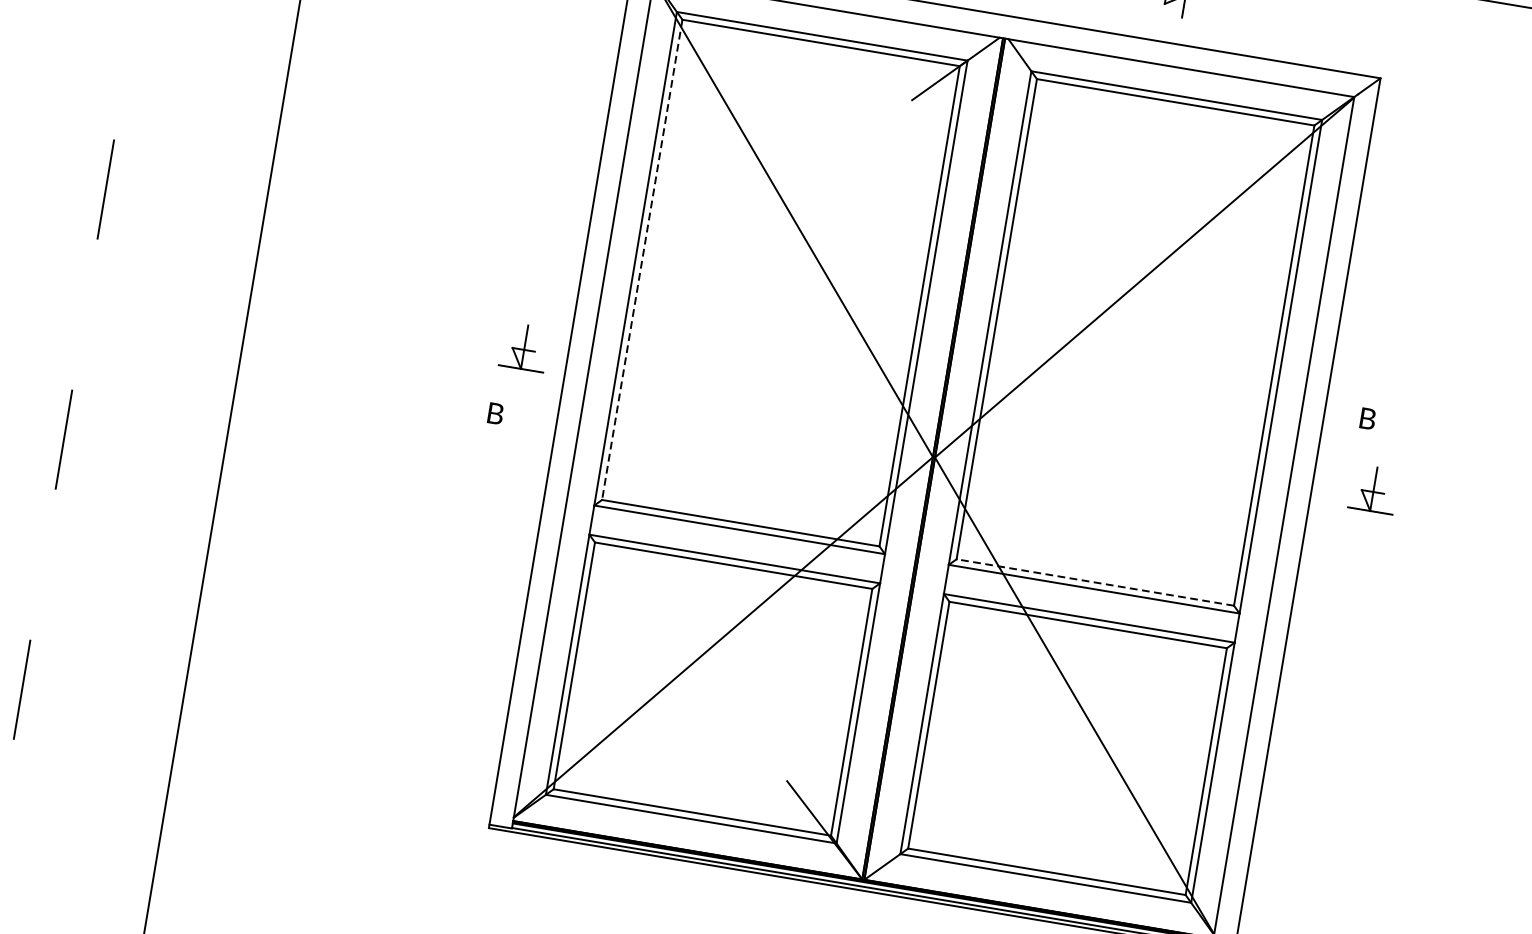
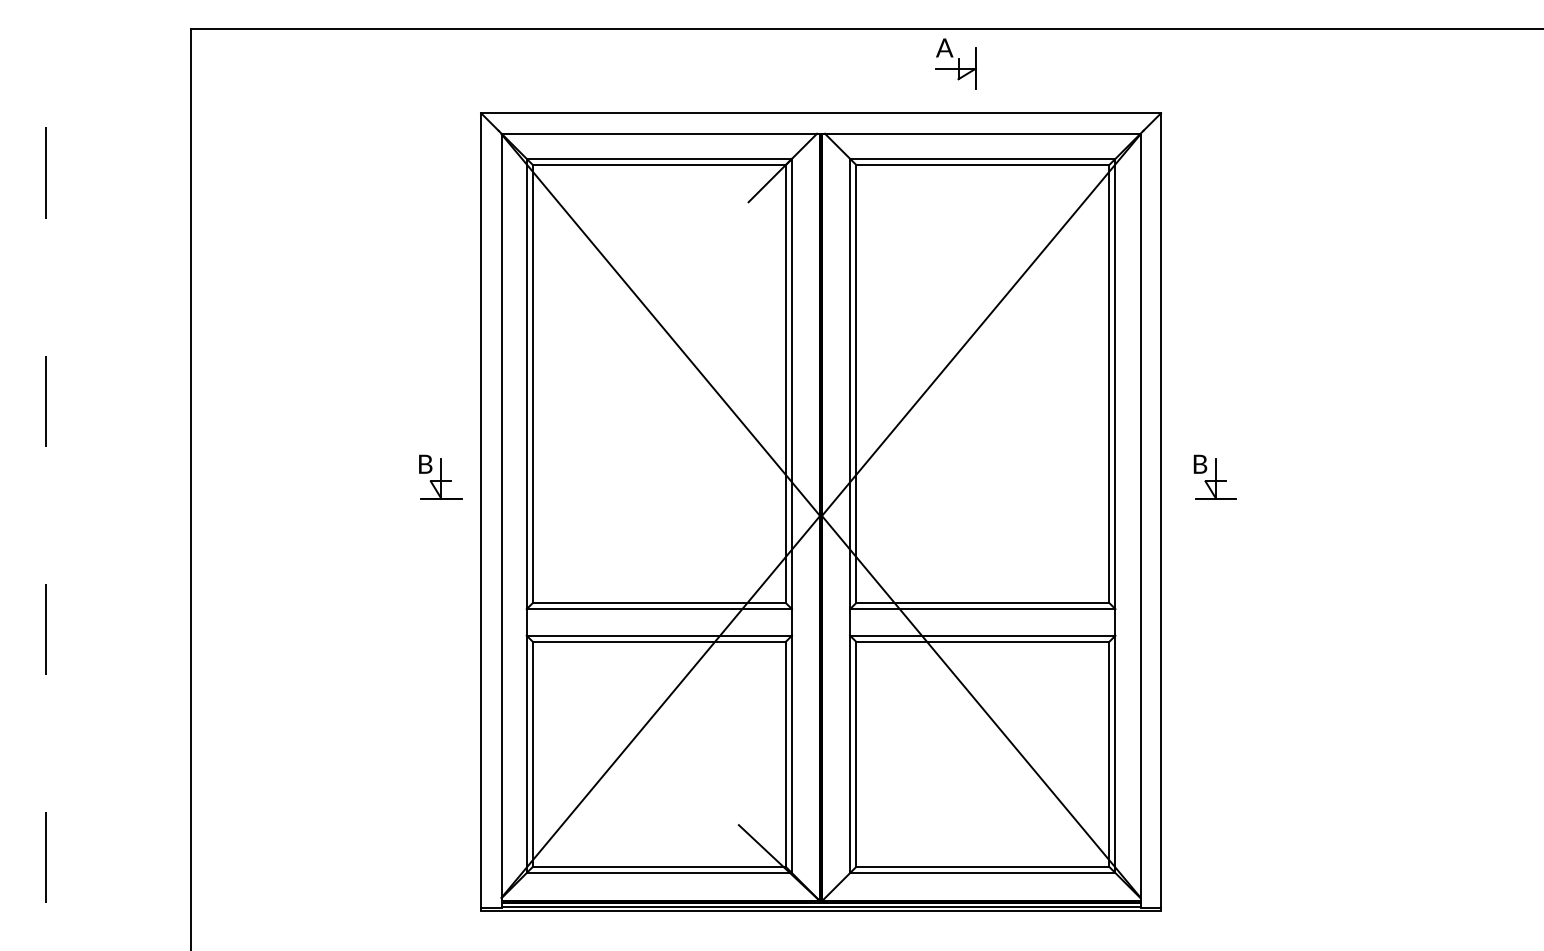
line: (641, 260) -> (532, 384), dashed -> solid
text: (495, 412) -> (425, 463), moved
text: (1368, 417) -> (1200, 463), moved
line: (1094, 582) -> (982, 603), dashed -> solid

